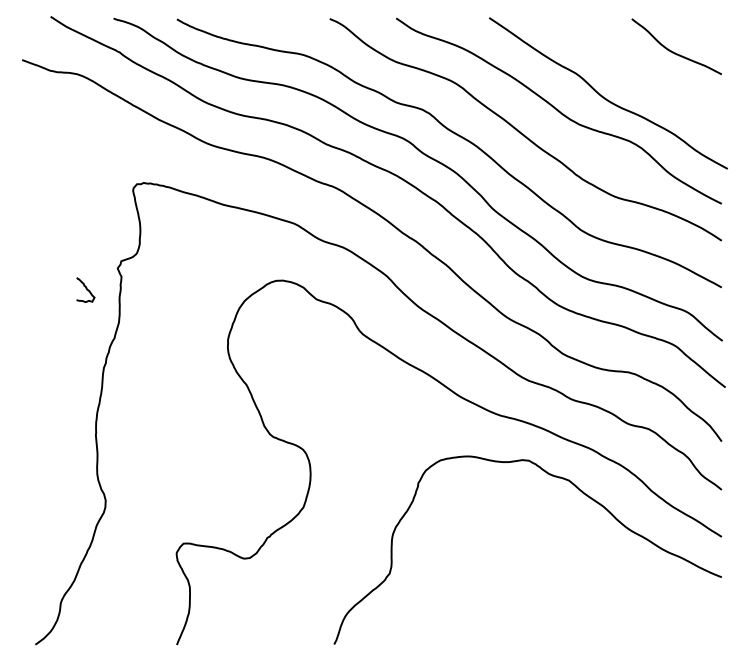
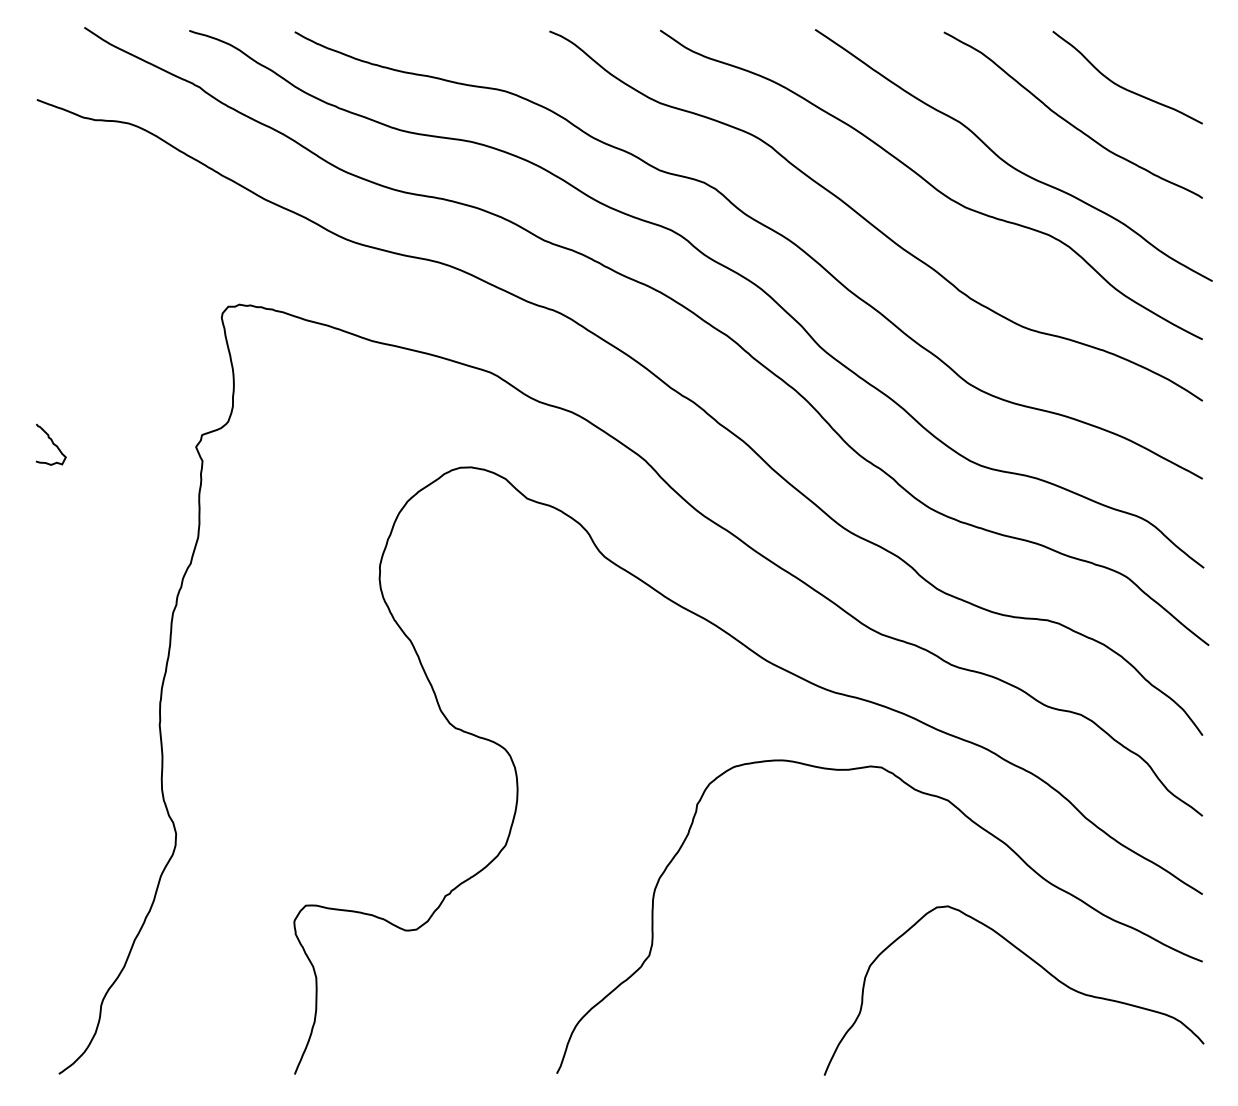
curve: (641, 72) -> (1068, 120), added
curve: (85, 288) -> (50, 442), moved
curve: (619, 577) -> (1032, 962), added

